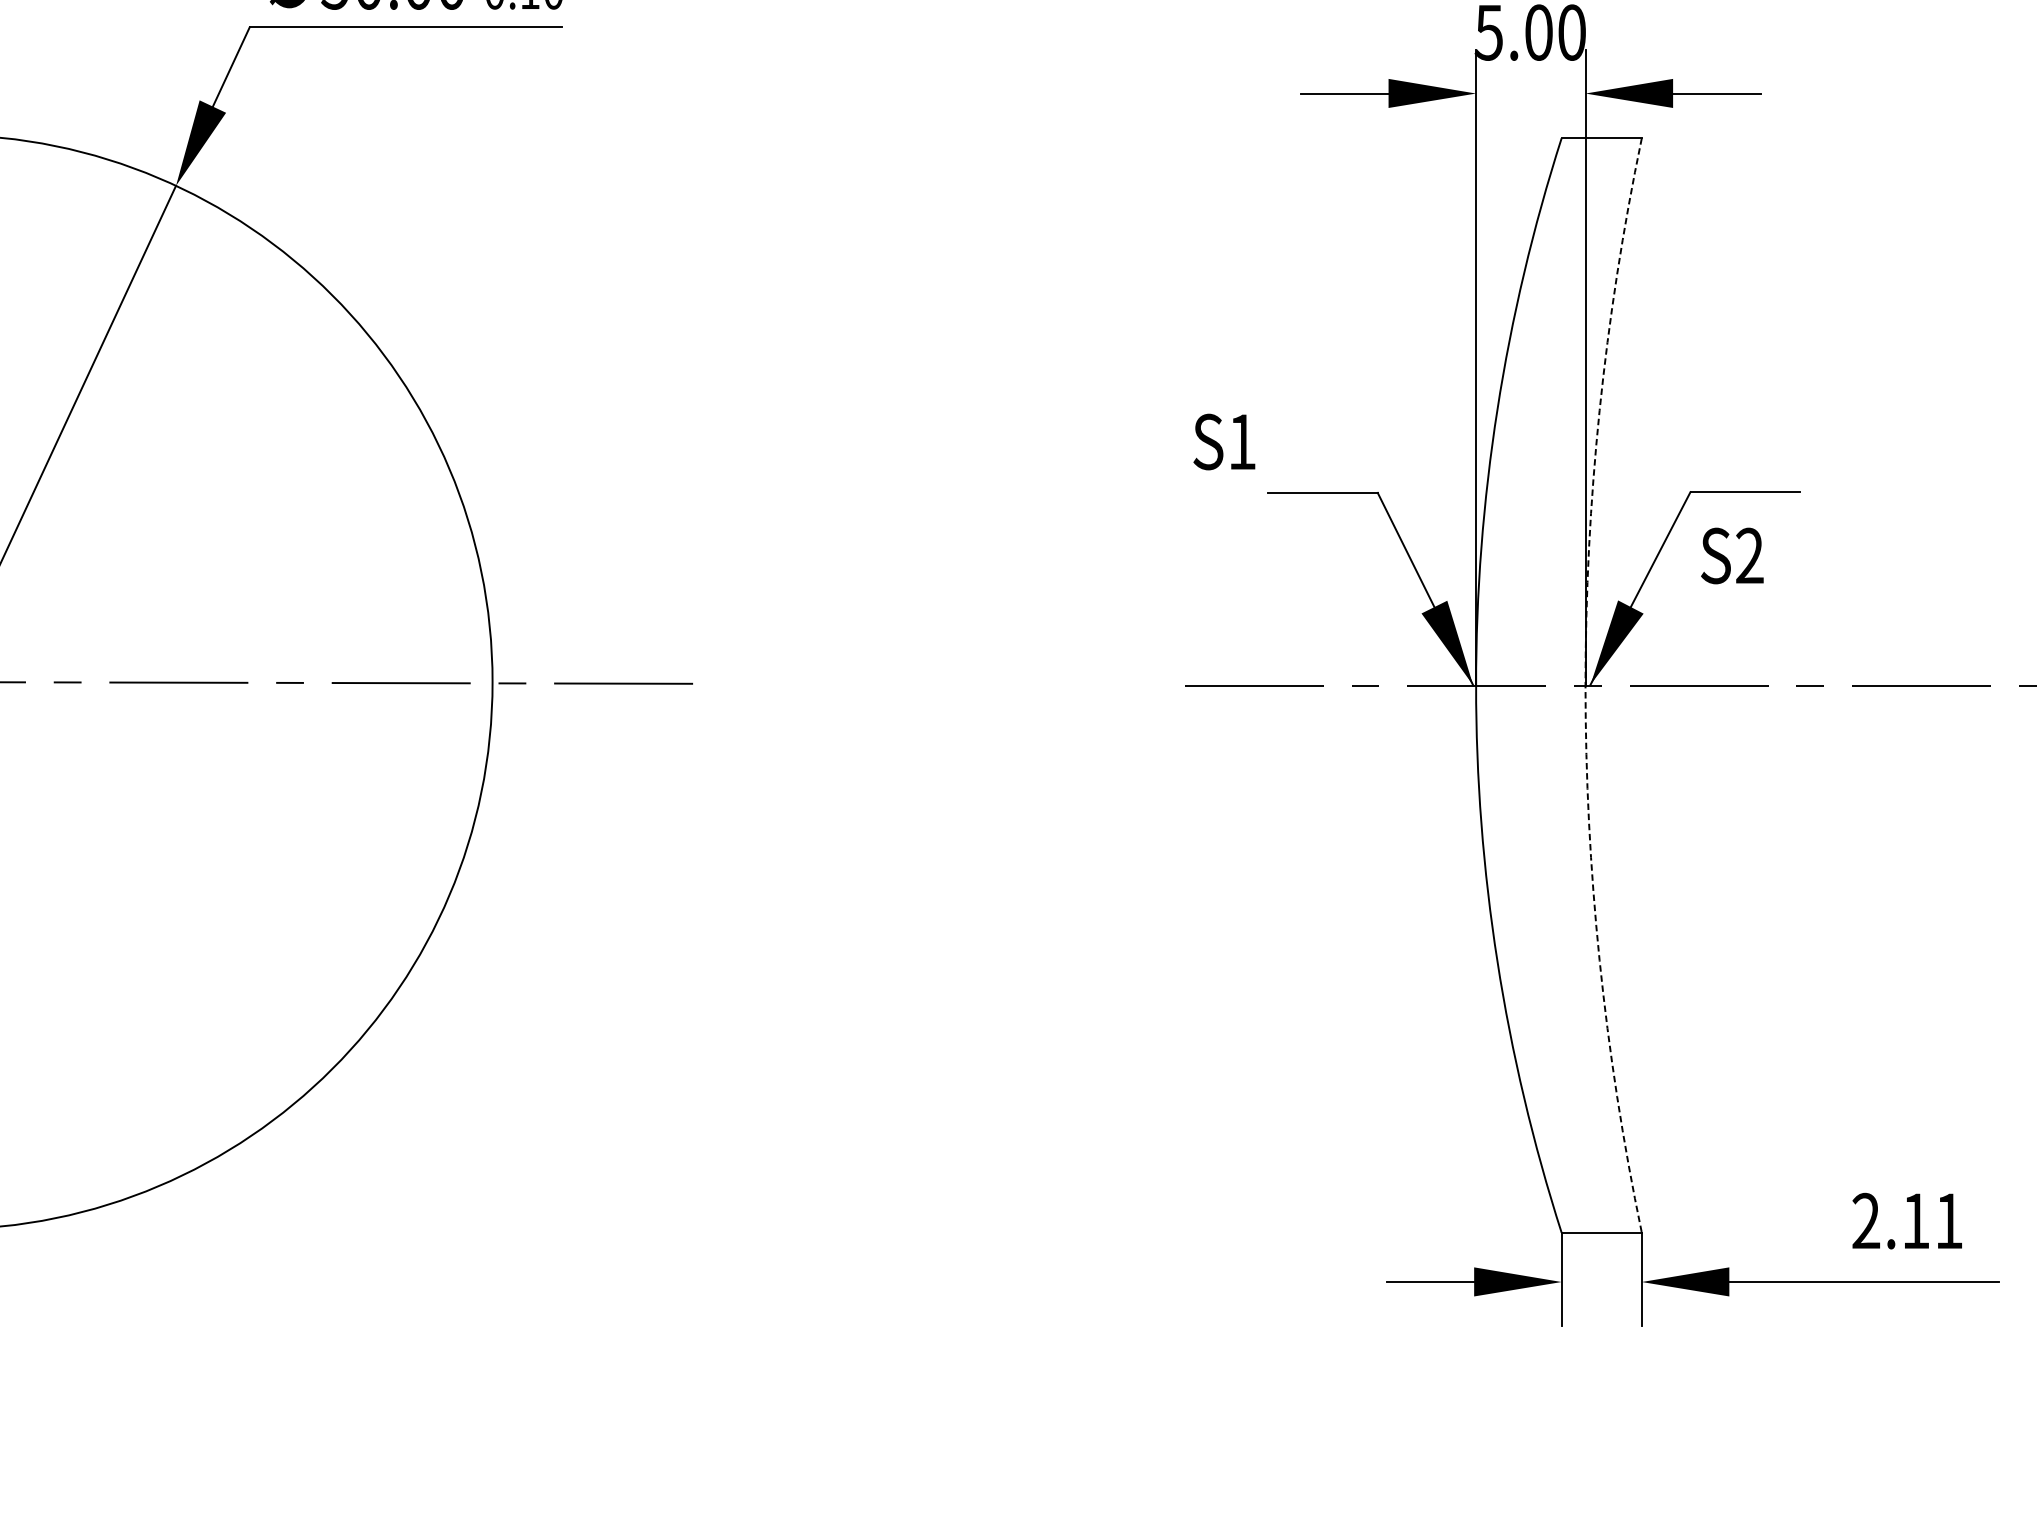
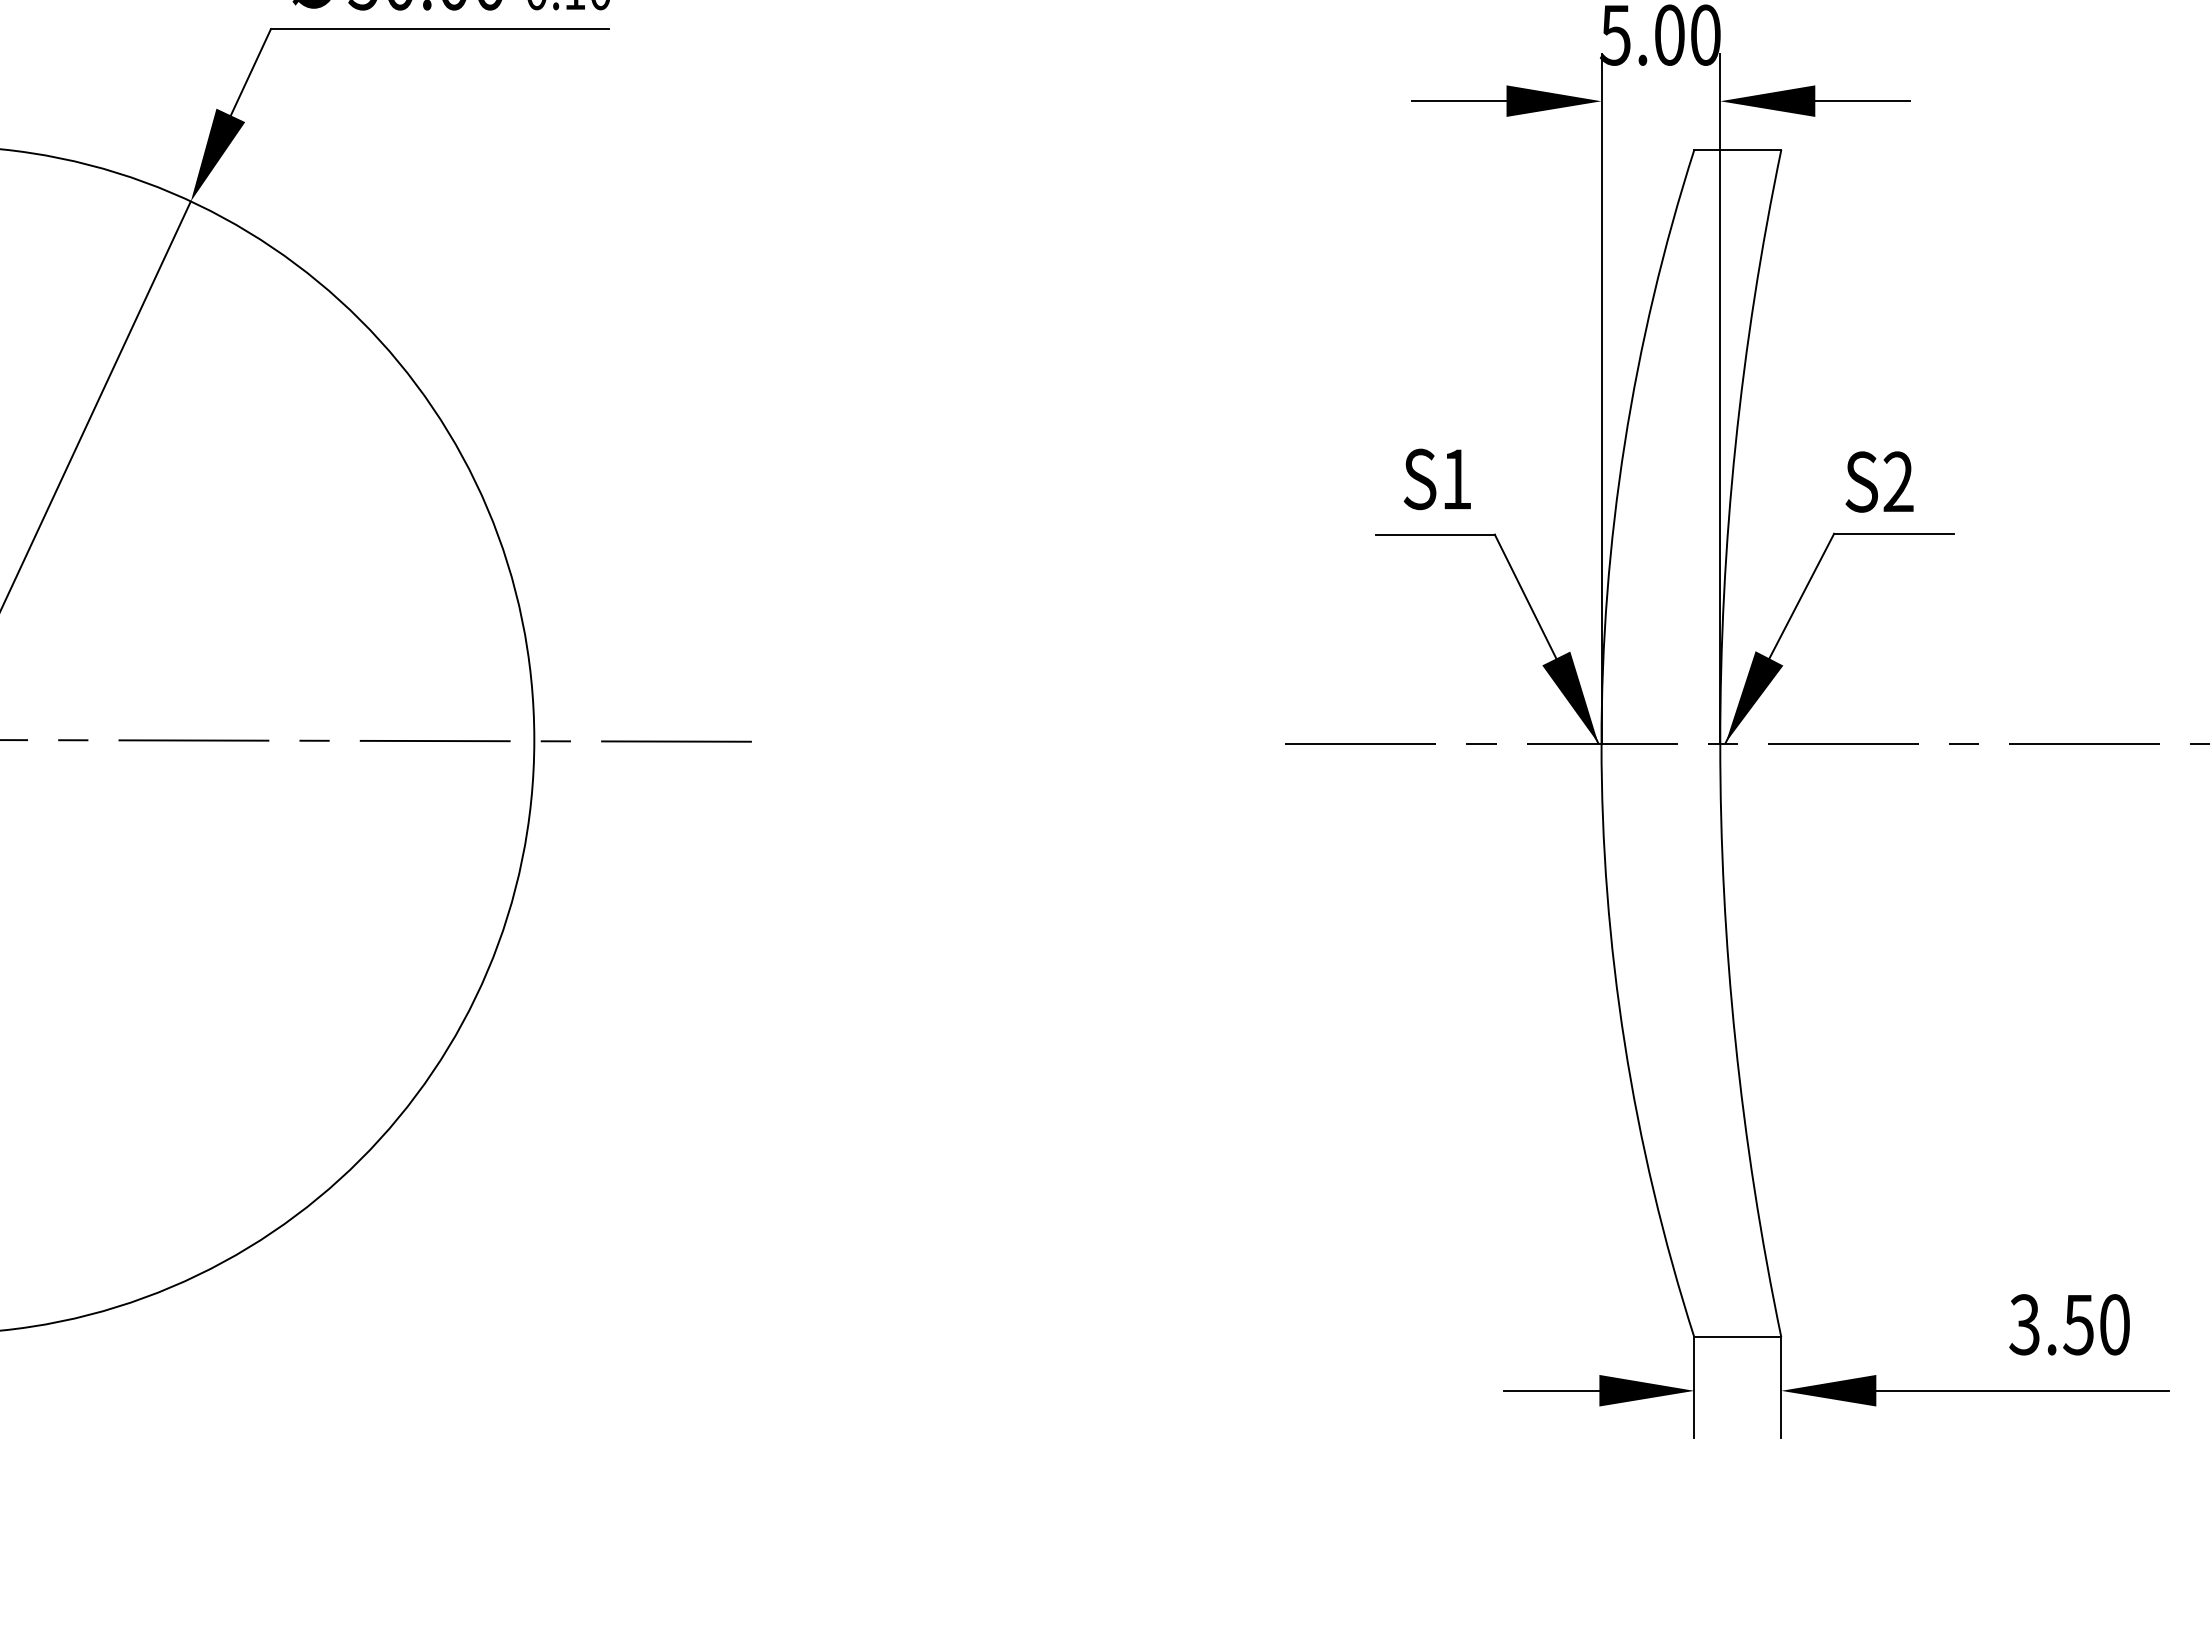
text: (1223, 442) -> (1436, 479), moved
text: (1732, 555) -> (1879, 481), moved
arc: (1585, 685) -> (1720, 743), dashed -> solid
text: (1907, 1220) -> (2069, 1324), 2.11 -> 3.50

